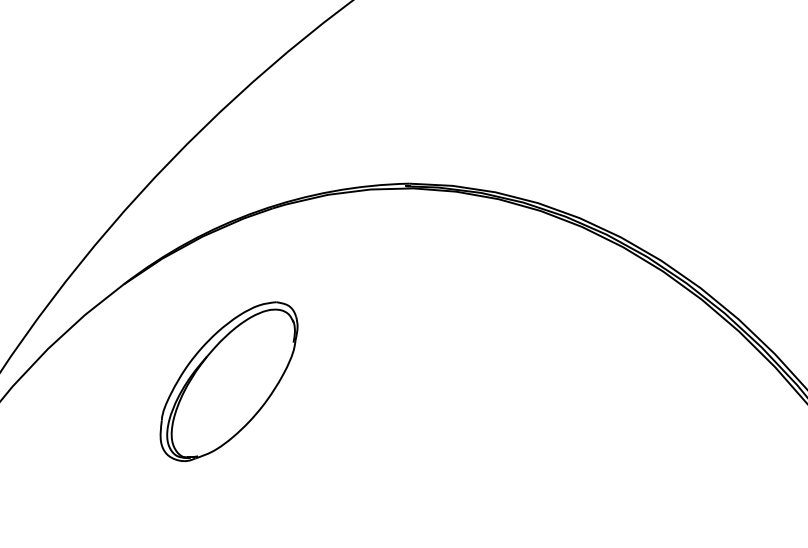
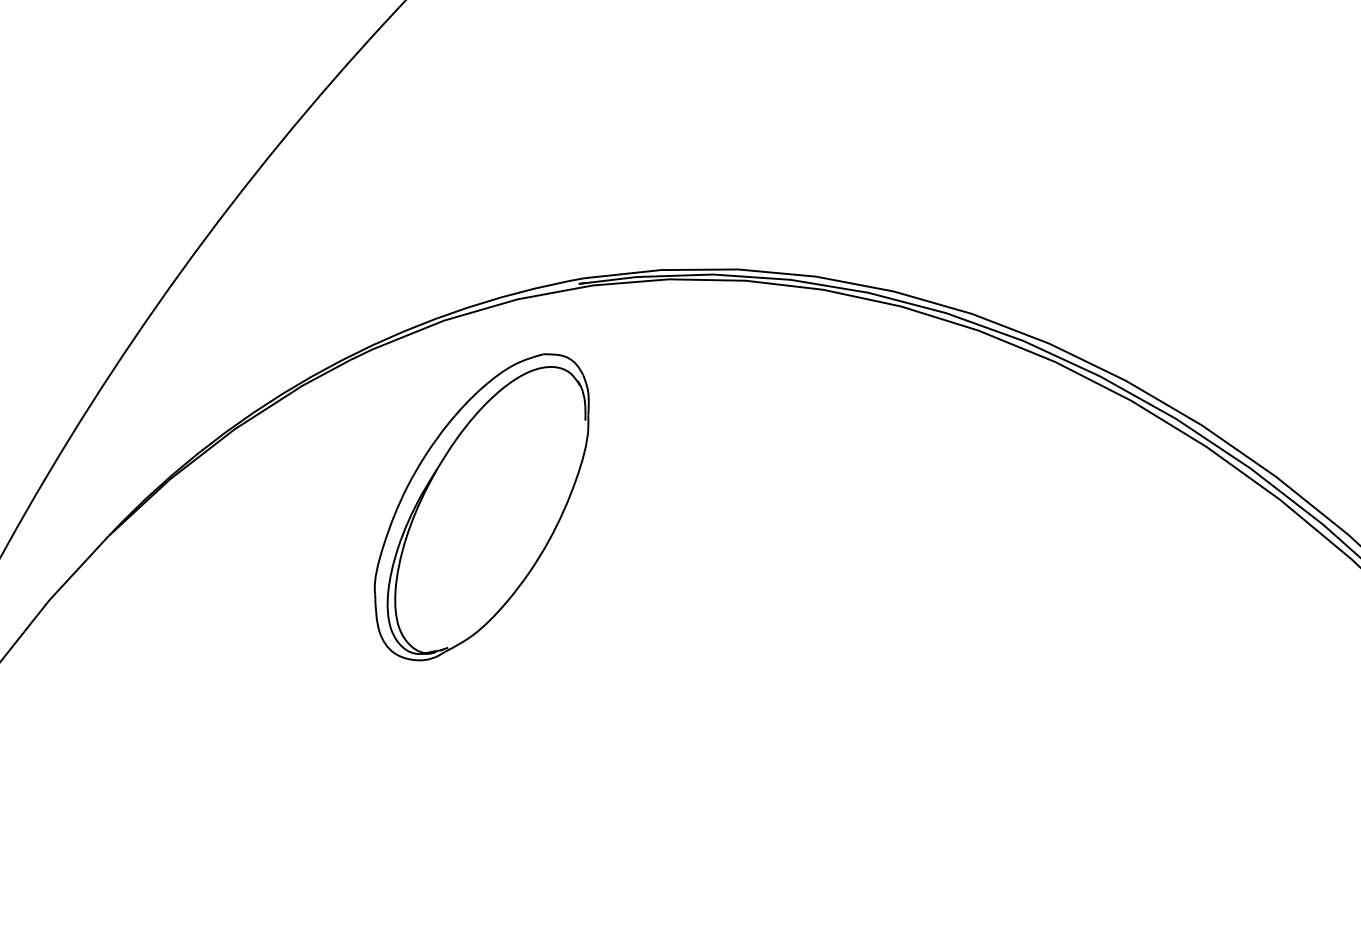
part: (228, 381) -> (481, 507), moved

